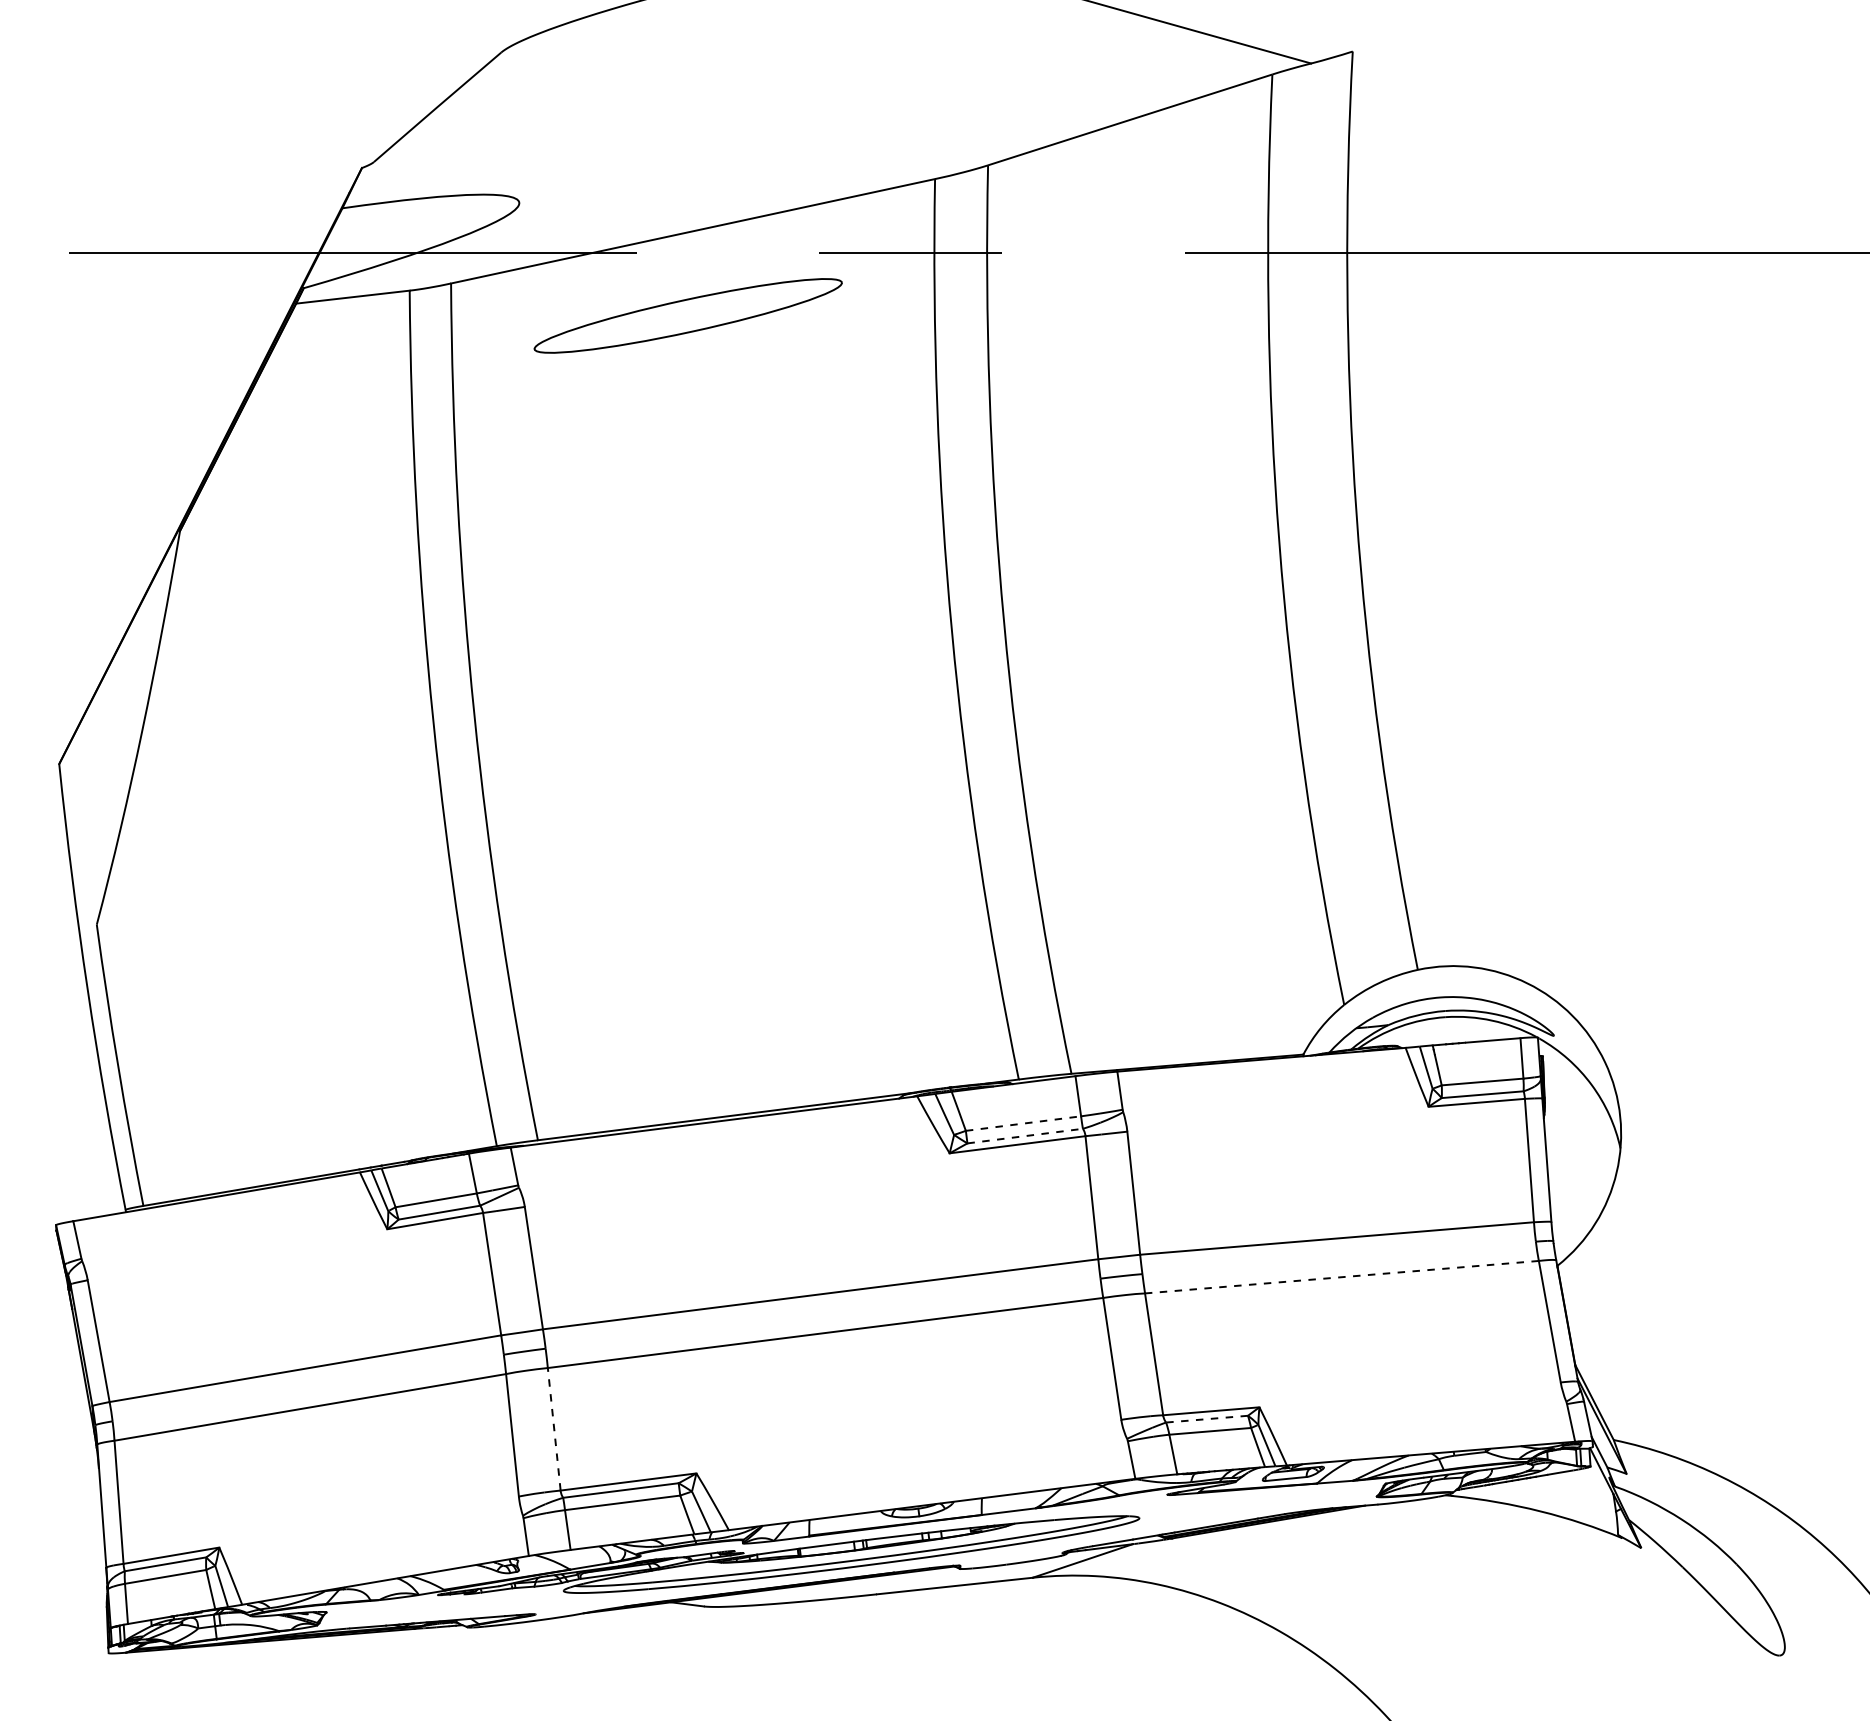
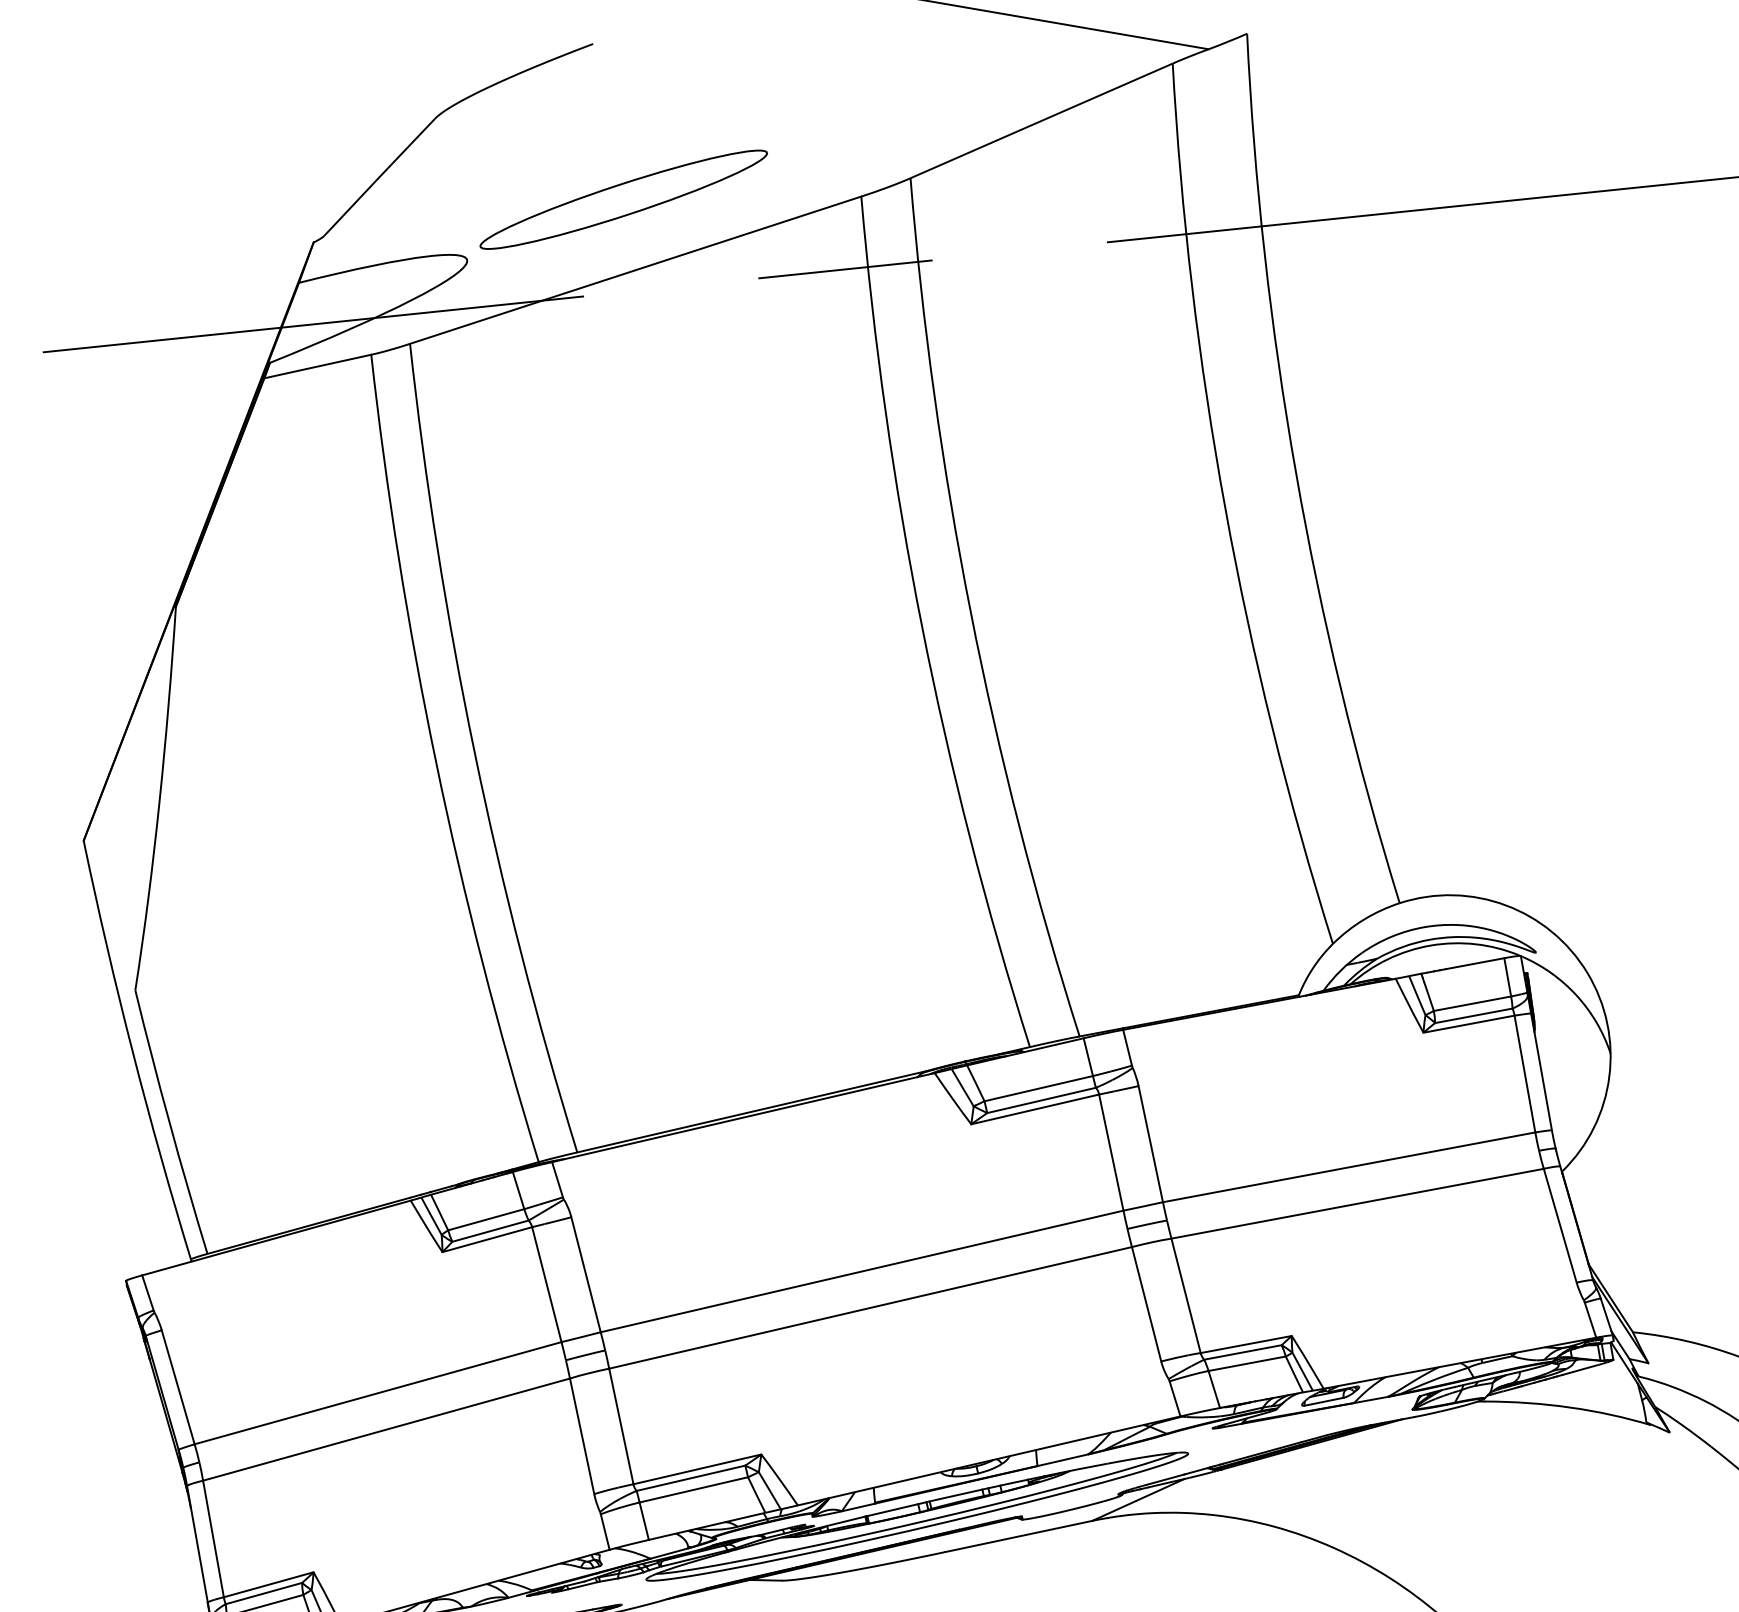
part: (687, 315) -> (623, 199), moved
line: (1023, 1123) -> (1038, 1088), dashed -> solid
line: (1025, 1136) -> (1041, 1100), dashed -> solid
line: (1341, 1277) -> (1357, 1204), dashed -> solid
line: (1206, 1419) -> (1242, 1352), dashed -> solid
line: (554, 1429) -> (621, 1426), dashed -> solid

